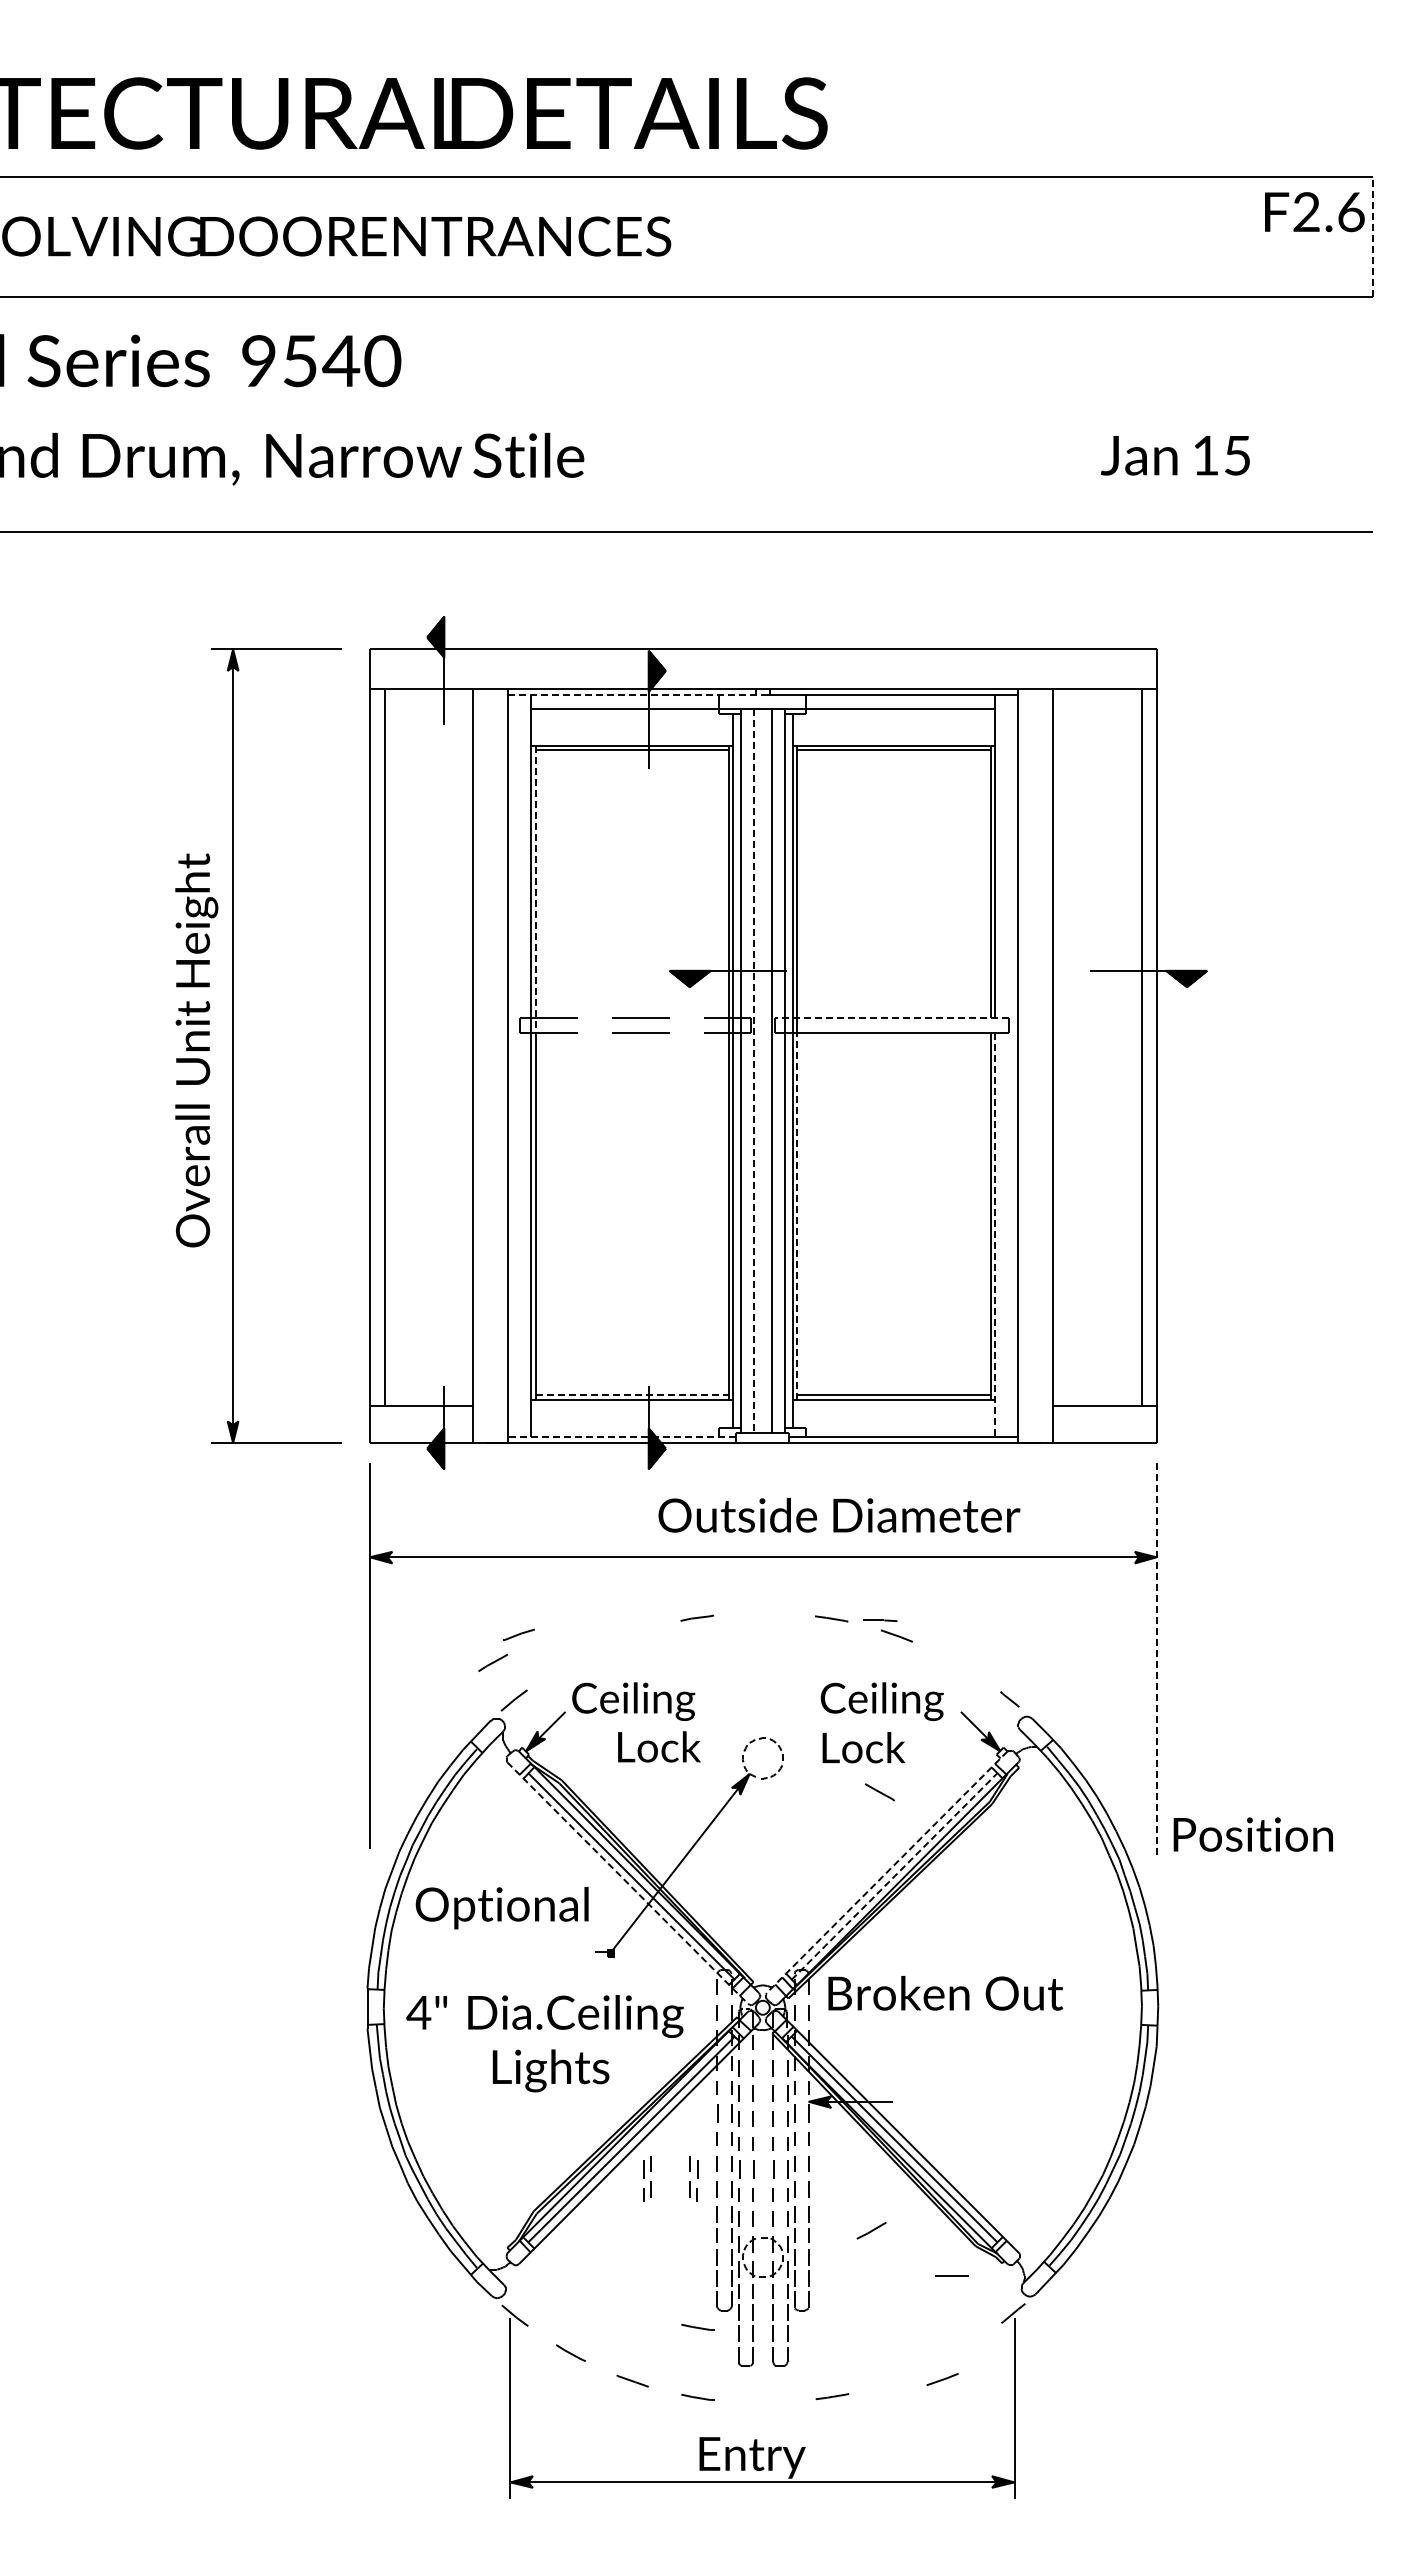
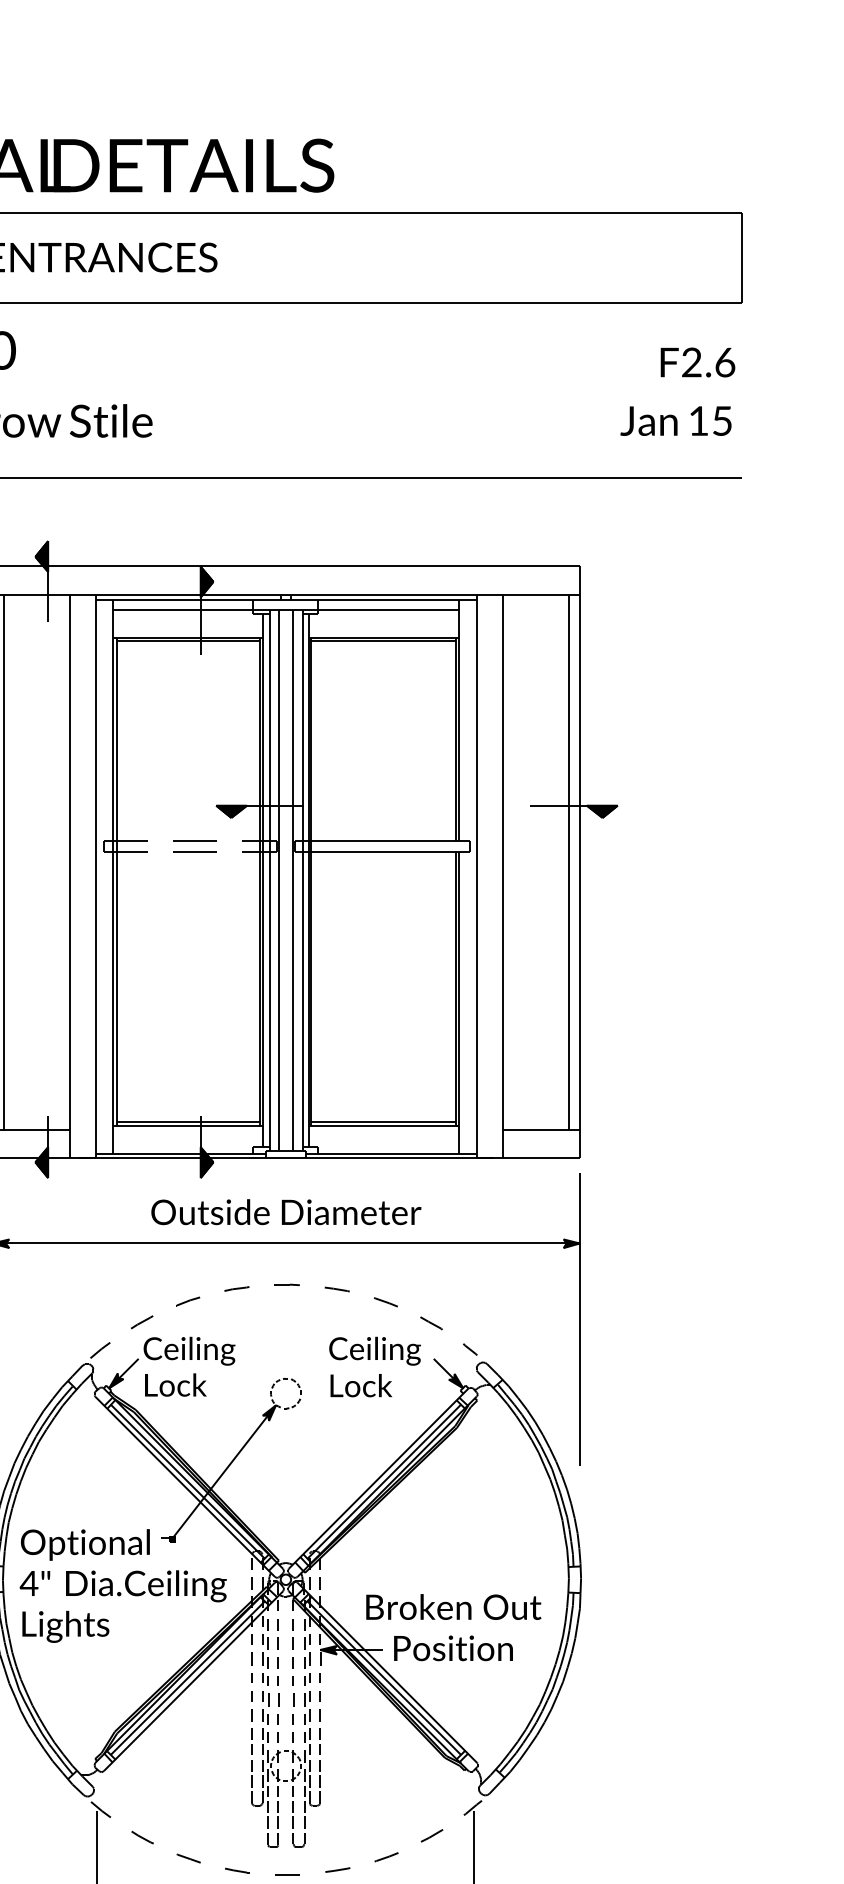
text: (1314, 212) -> (697, 362), moved
line: (1373, 236) -> (741, 257), dashed -> solid
text: (1175, 455) -> (676, 421), moved
line: (635, 695) -> (190, 600), dashed -> solid
line: (536, 891) -> (116, 746), dashed -> solid
line: (891, 1018) -> (381, 841), dashed -> solid
line: (753, 1071) -> (278, 880), dashed -> solid
line: (797, 1216) -> (311, 989), dashed -> solid
line: (995, 1234) -> (459, 1002), dashed -> solid
line: (632, 1394) -> (188, 1121), dashed -> solid
line: (621, 1436) -> (180, 1153), dashed -> solid
text: (839, 1515) -> (286, 1212), moved
line: (880, 1620) -> (287, 1284), moved
line: (518, 1634) -> (187, 1301), moved
line: (1156, 1659) -> (579, 1319), dashed -> solid
line: (493, 1662) -> (142, 1322), moved
text: (659, 1746) -> (175, 1384), moved
line: (879, 1792) -> (431, 1323), moved
text: (1252, 1834) -> (452, 1648), moved
line: (887, 1872) -> (378, 1478), dashed -> solid
line: (894, 1876) -> (384, 1481), dashed -> solid
line: (627, 1883) -> (184, 1487), dashed -> solid
text: (501, 1908) -> (84, 1545), moved
text: (945, 1993) -> (453, 1607), moved
text: (550, 2070) -> (65, 1626), moved
part: (647, 2178) -> (199, 1707), removed
part: (693, 2178) -> (234, 1707), removed
line: (871, 2230) -> (431, 1835), moved
line: (951, 2275) -> (287, 1874), moved
line: (697, 2326) -> (237, 1817), removed
line: (942, 2379) -> (386, 1857), moved

